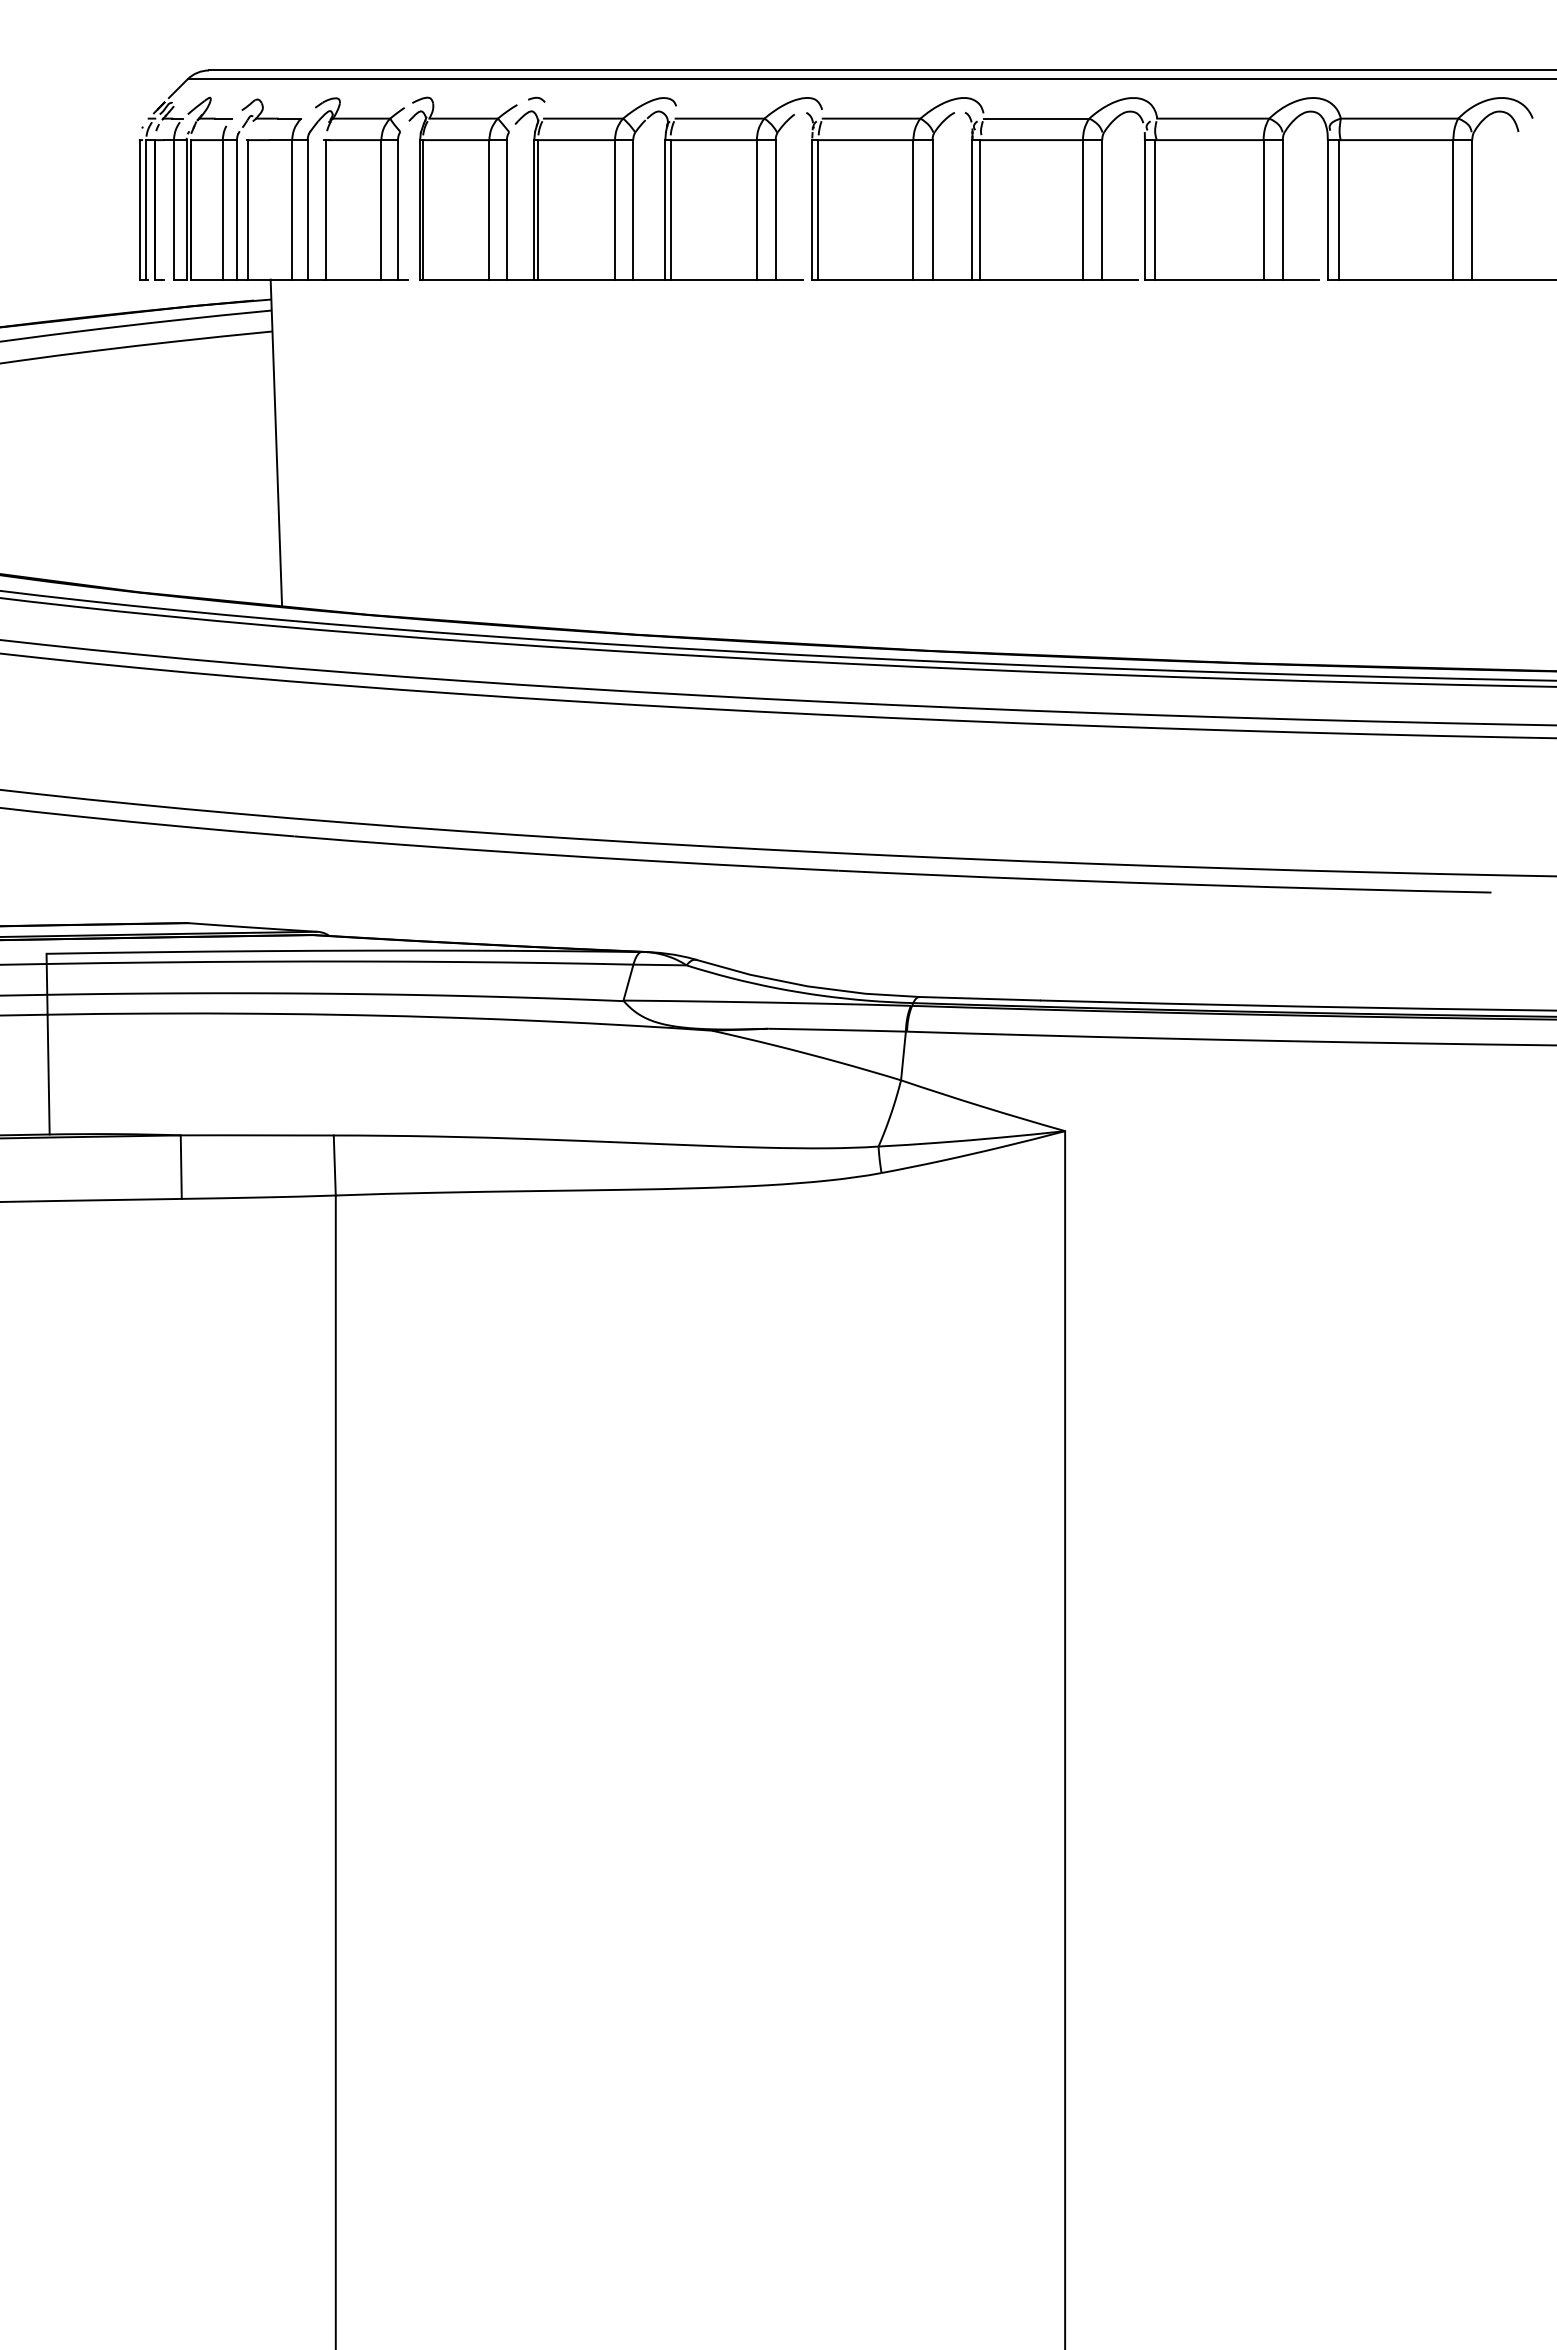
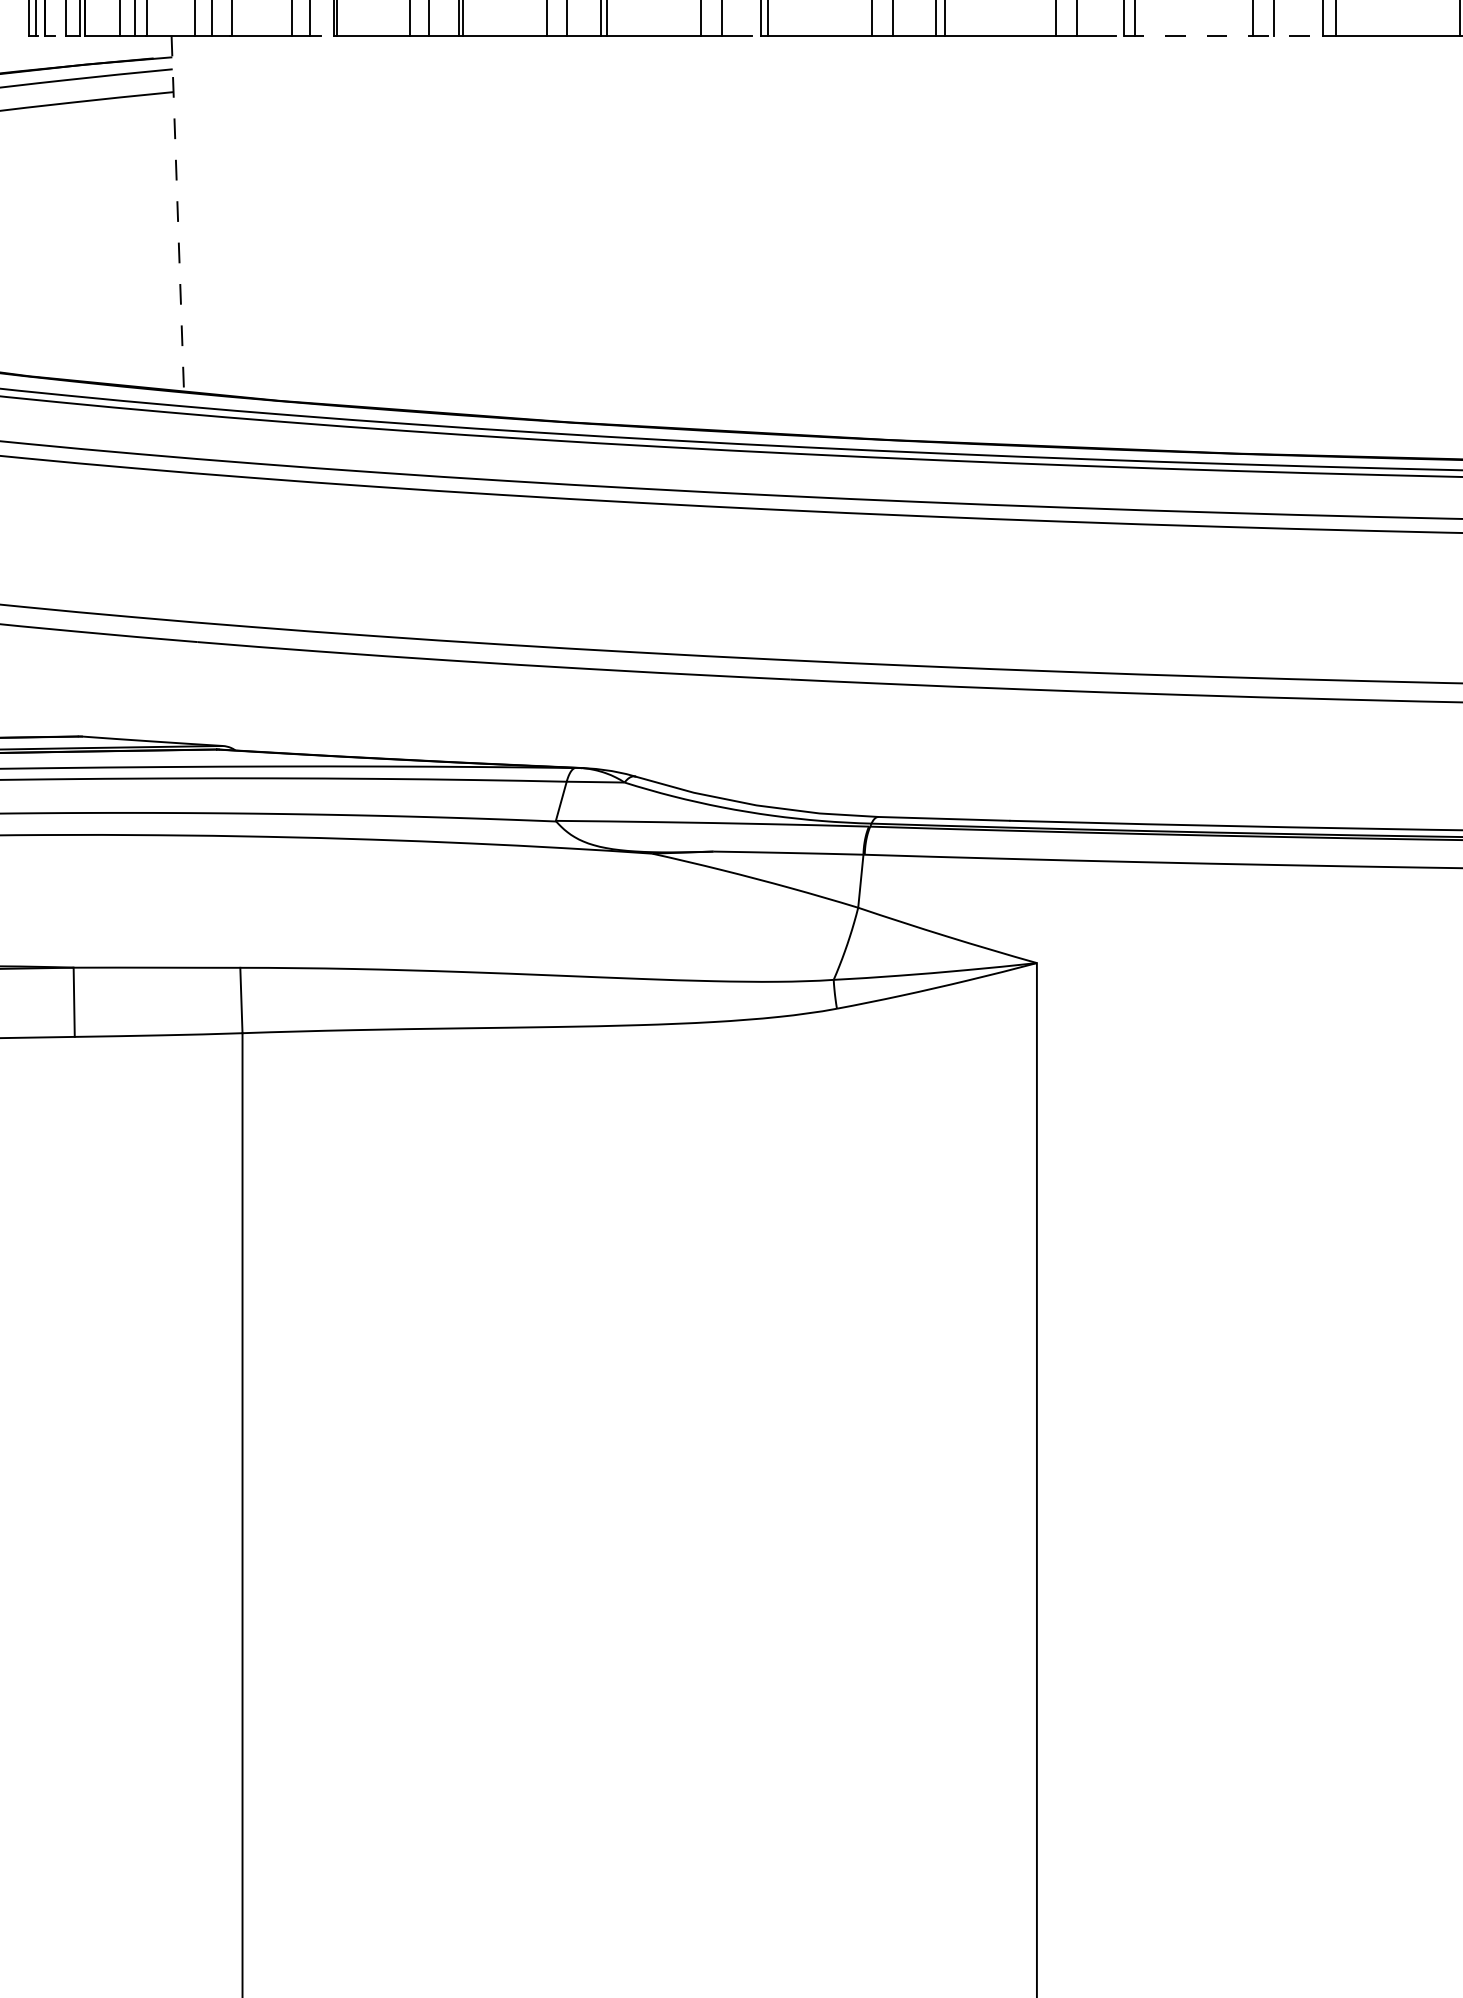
line: (1232, 279) -> (1219, 35), solid -> dashed
line: (276, 443) -> (177, 214), solid -> dashed

